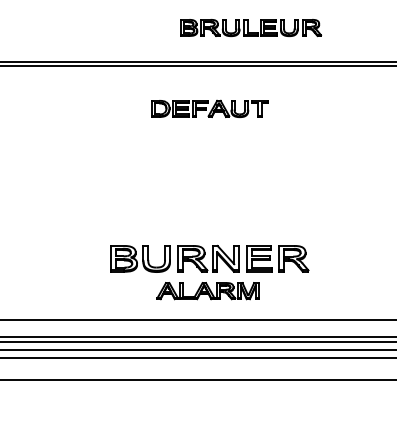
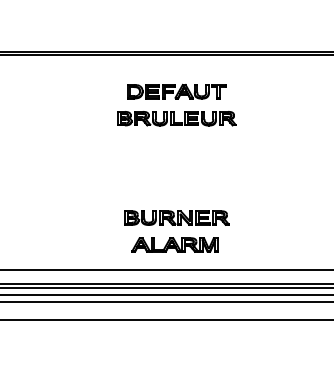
part: (251, 28) -> (177, 119), moved
part: (210, 259) -> (177, 218), size x0.62

